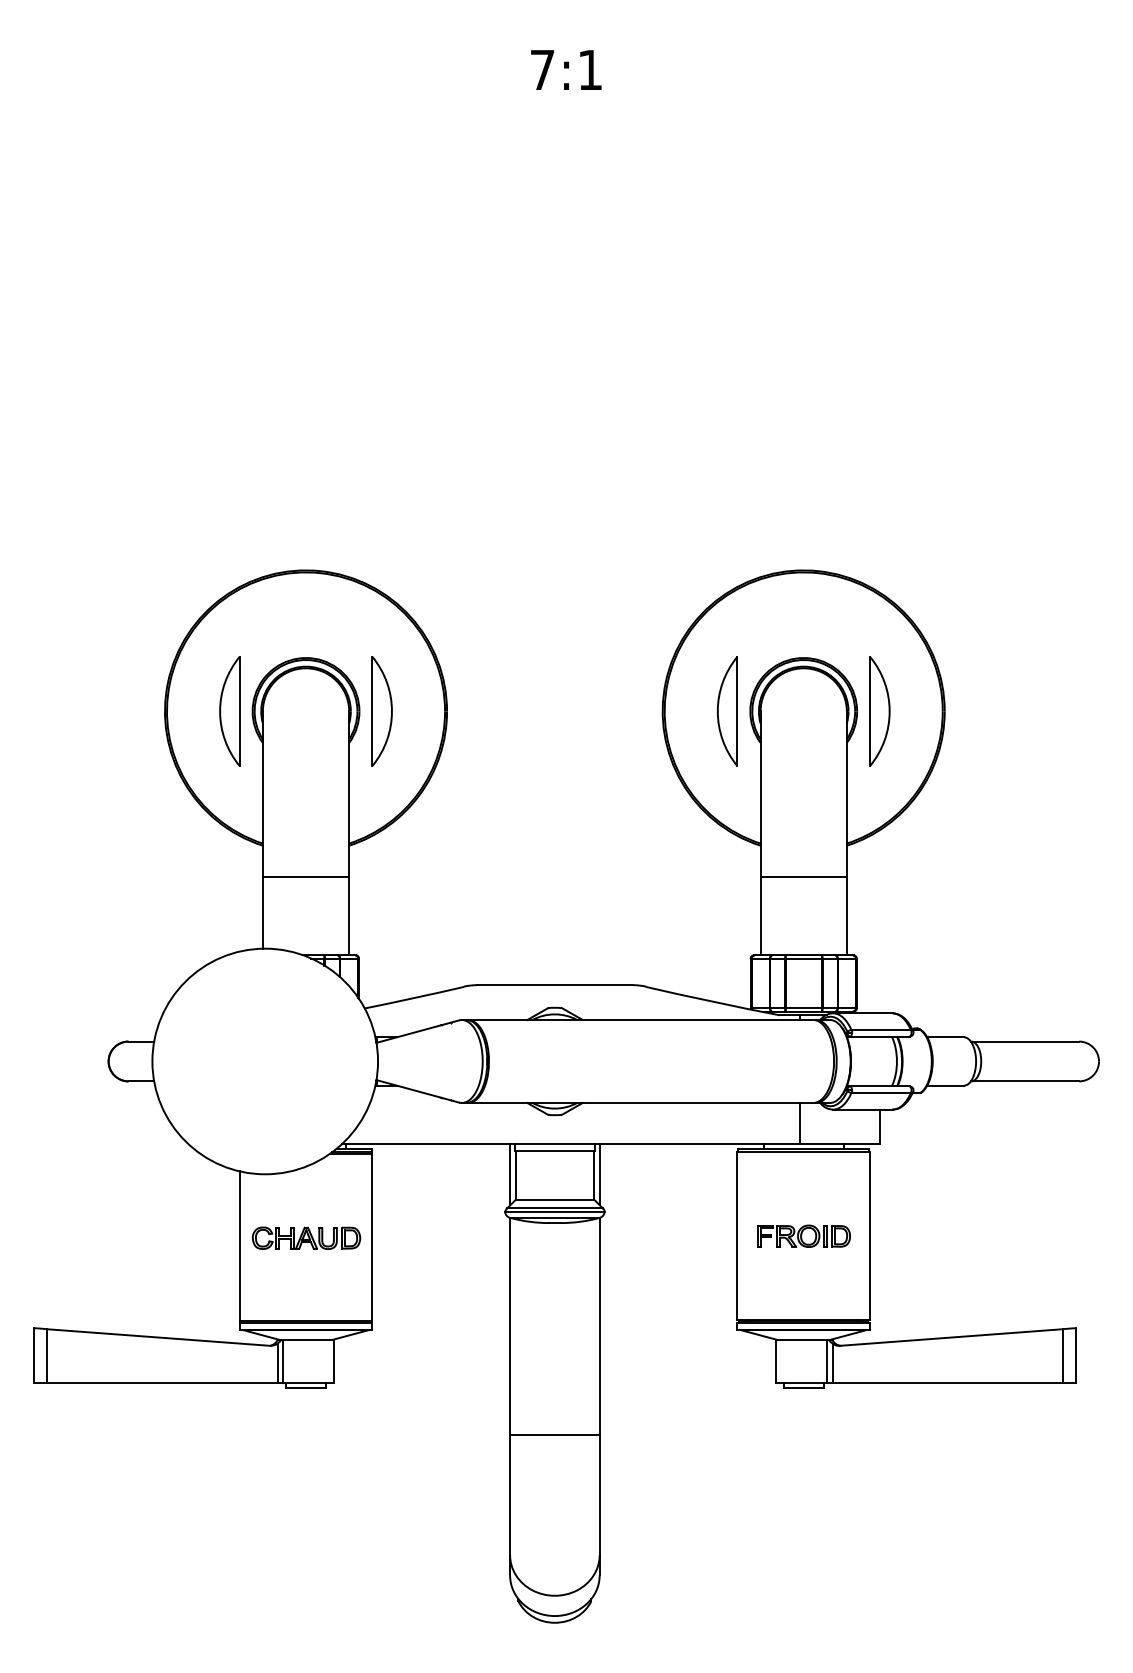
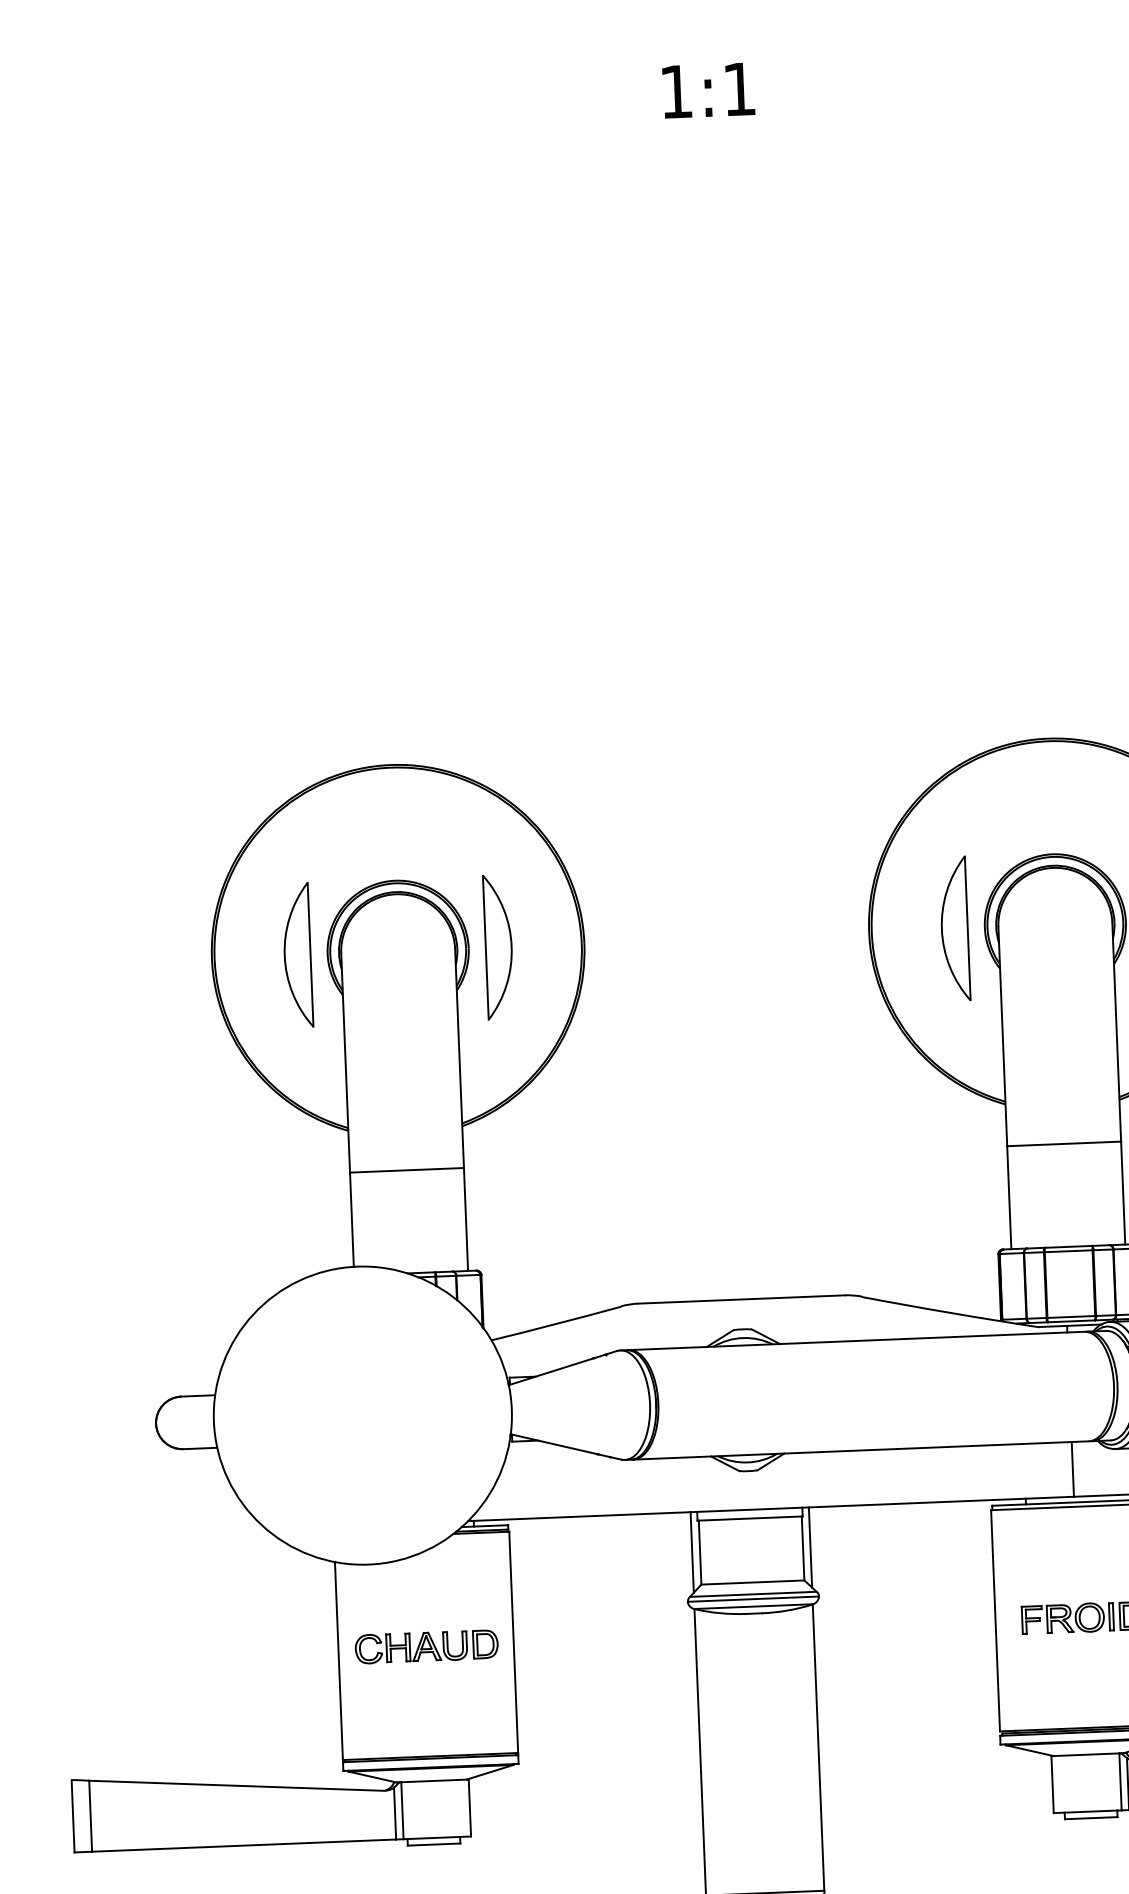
text: (542, 69) -> (676, 91), 7:1 -> 1:1

